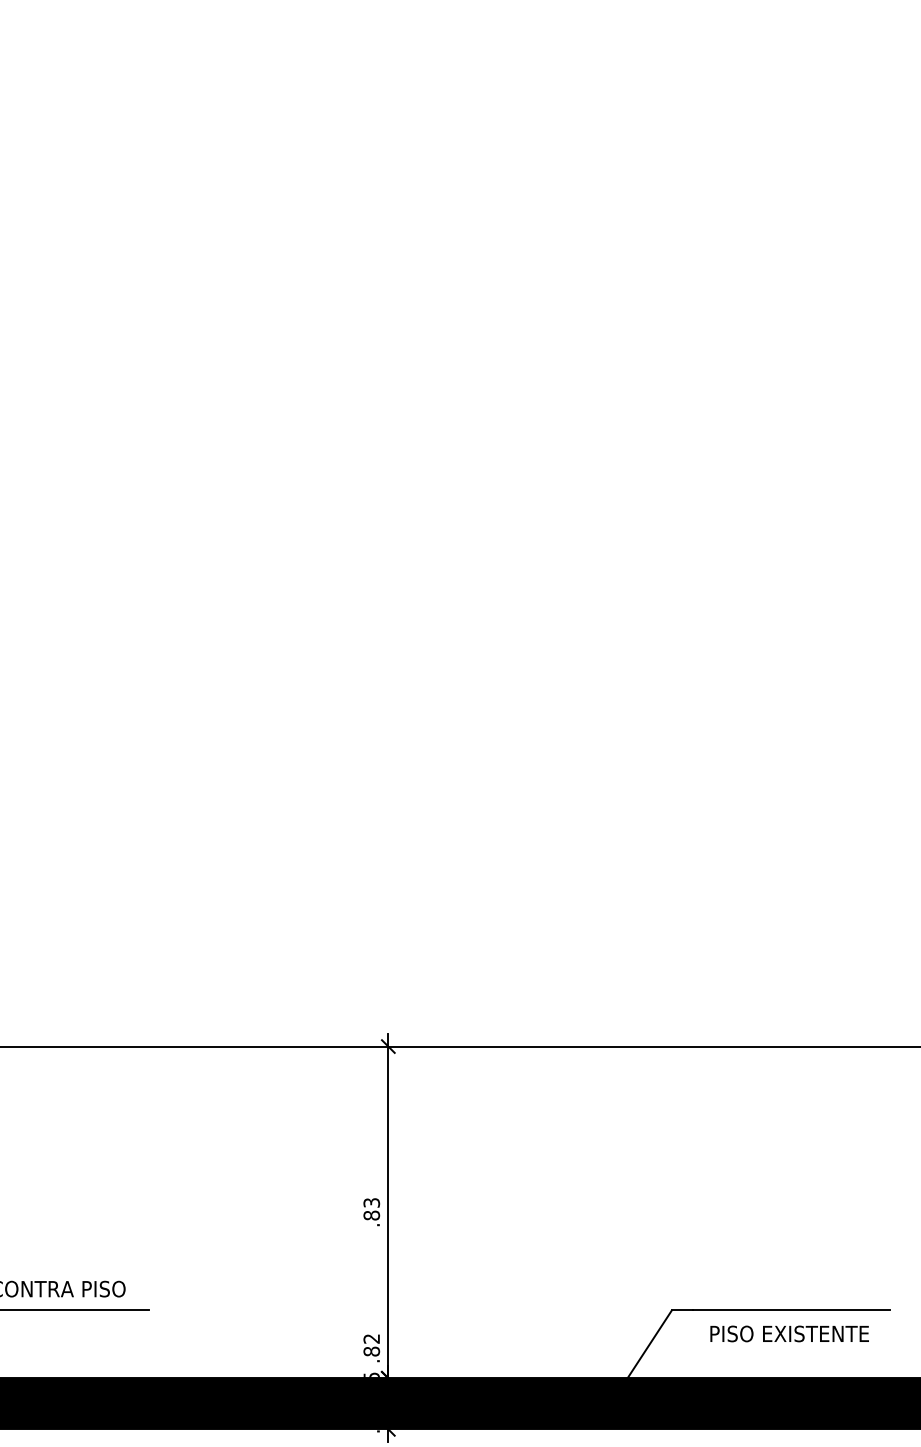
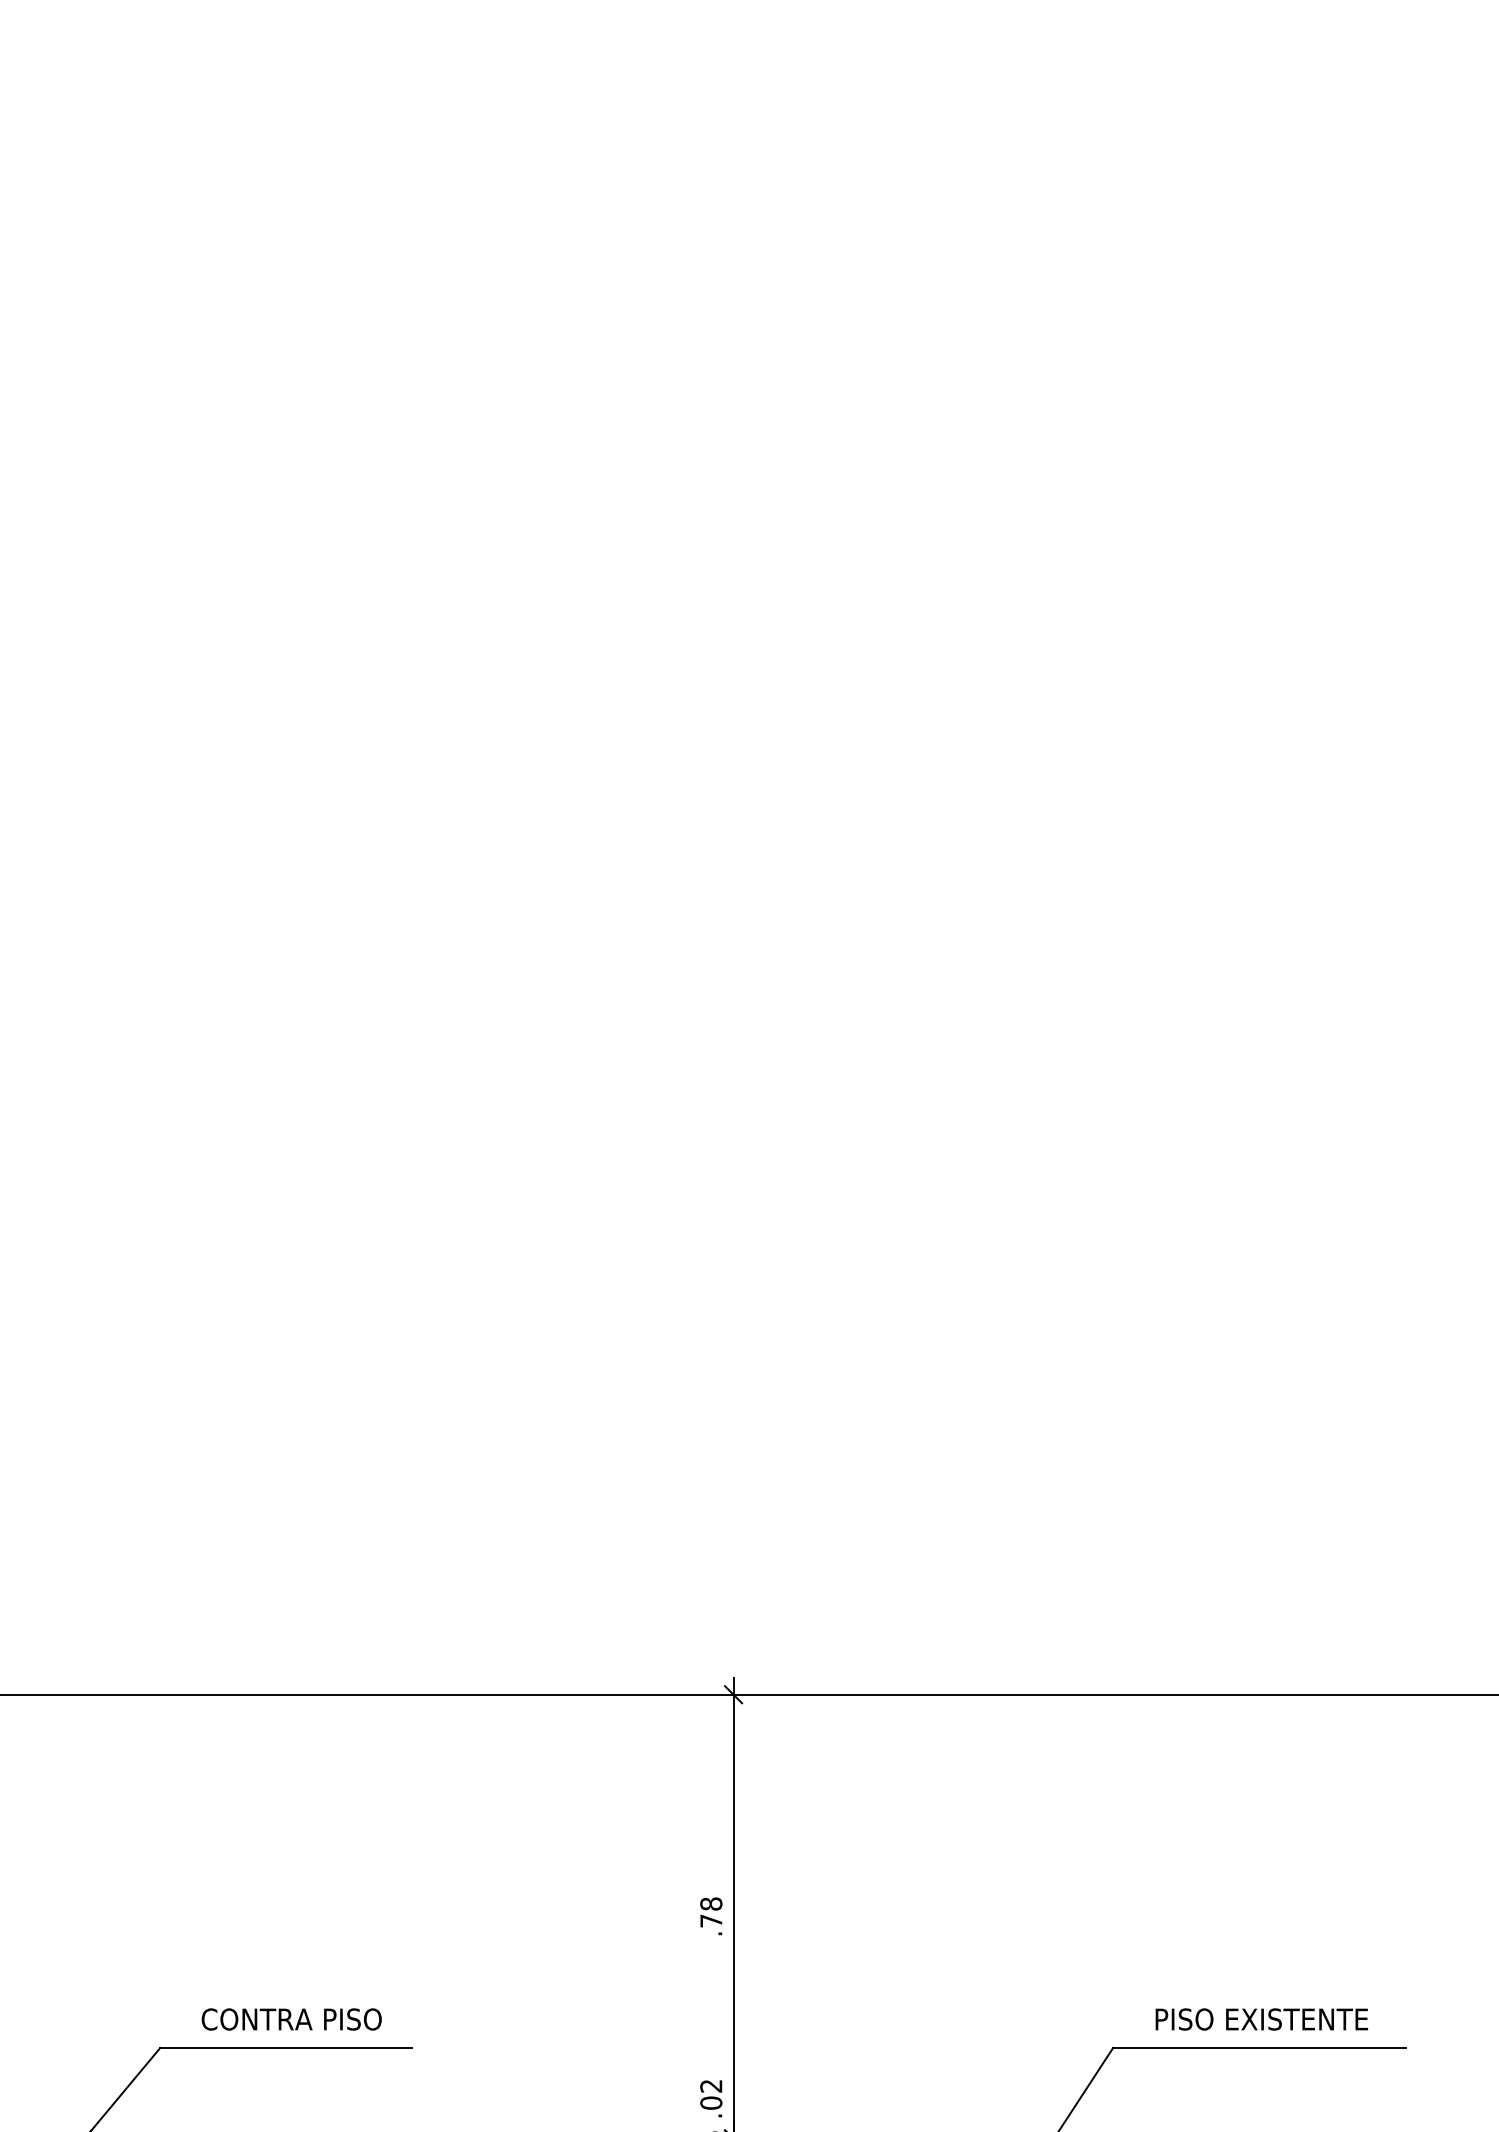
text: (371, 1209) -> (711, 1912), .83 -> .78
text: (789, 1333) -> (1261, 2019), moved
text: (371, 1351) -> (711, 2102), .82 -> .02

